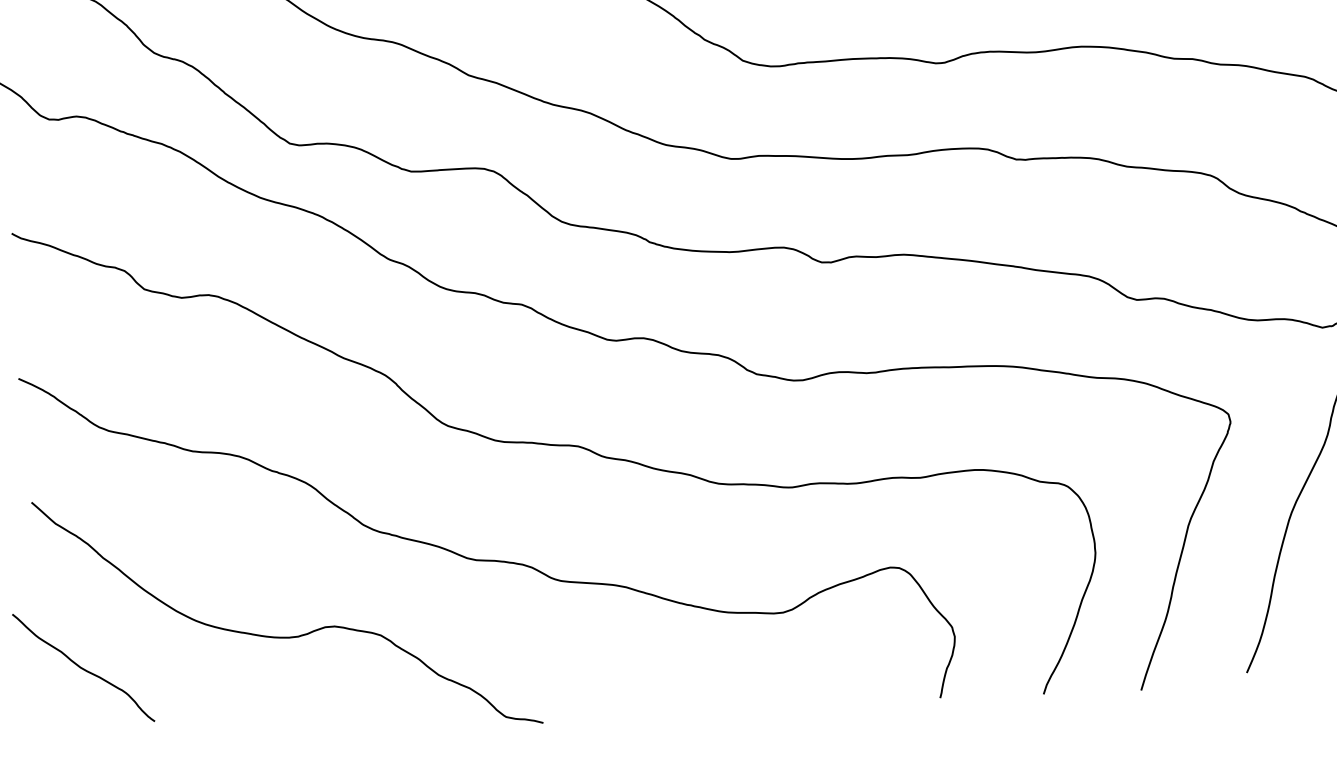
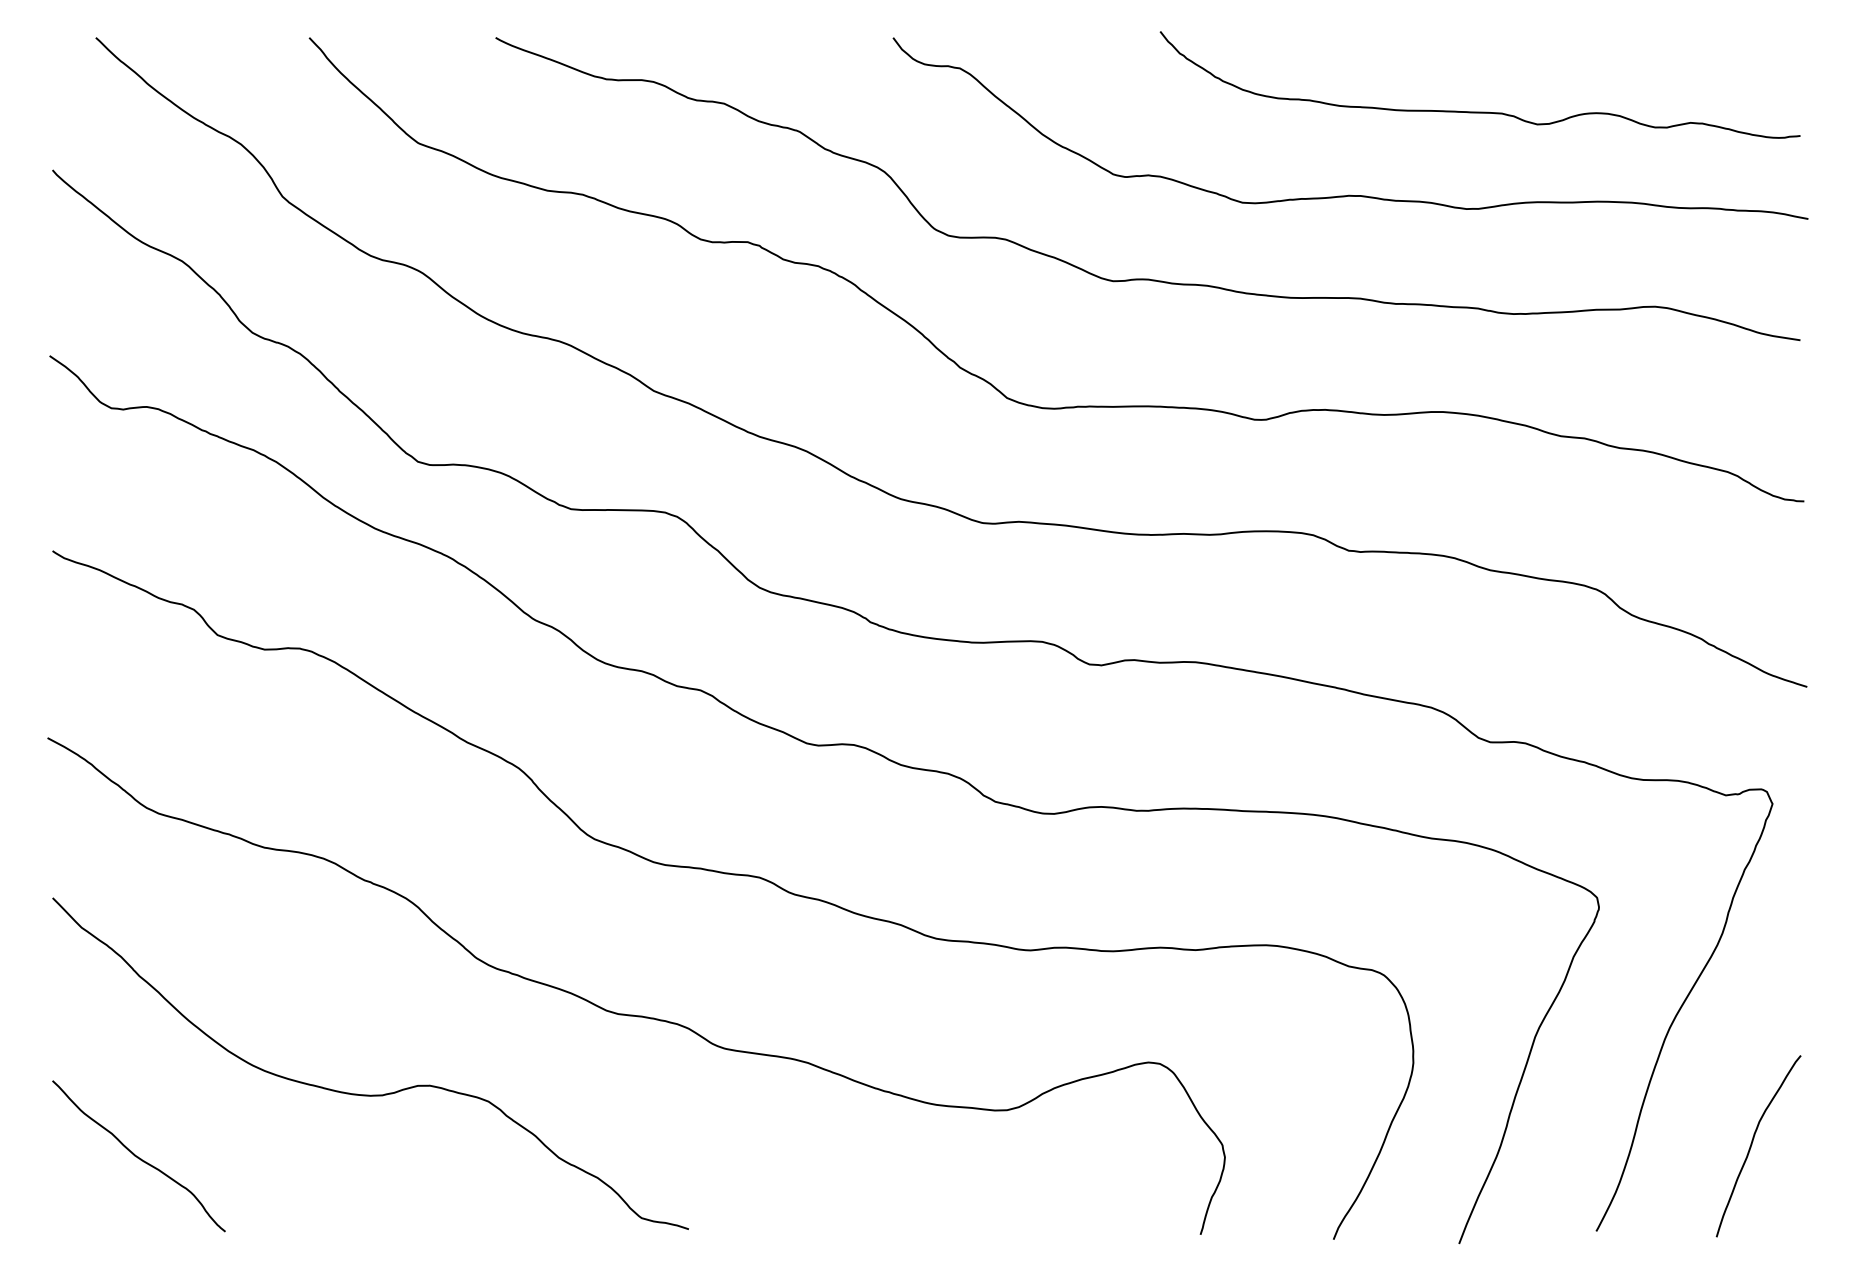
curve: (83, 668) -> (138, 1156), moved

